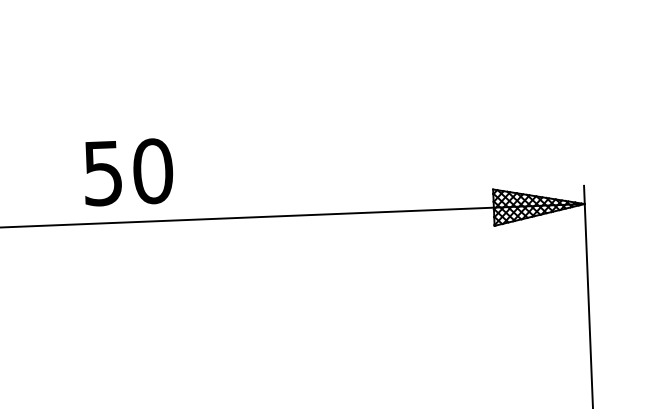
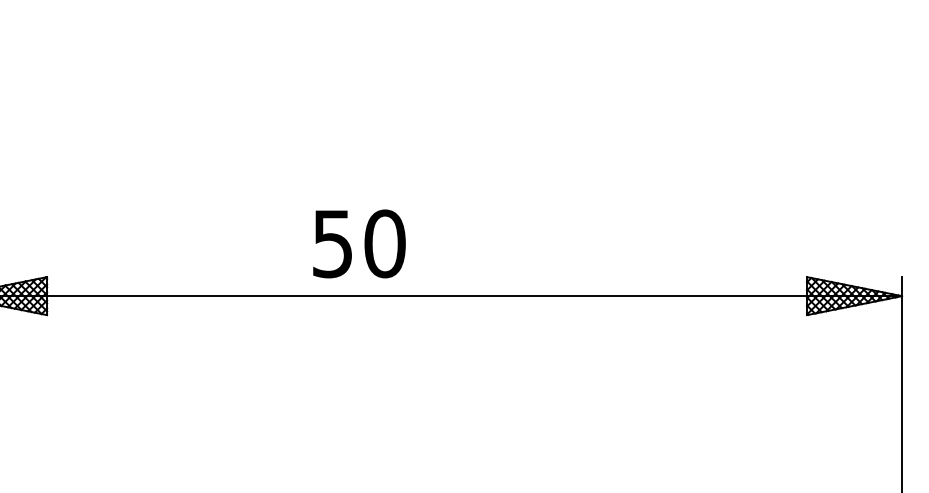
text: (128, 171) -> (359, 243), moved

